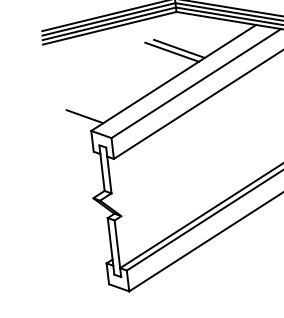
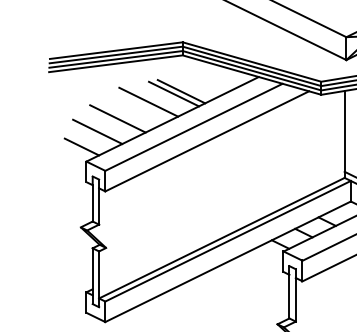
line: (147, 62) -> (148, 101), added
line: (117, 83) -> (117, 118), added
line: (98, 99) -> (97, 131), added

